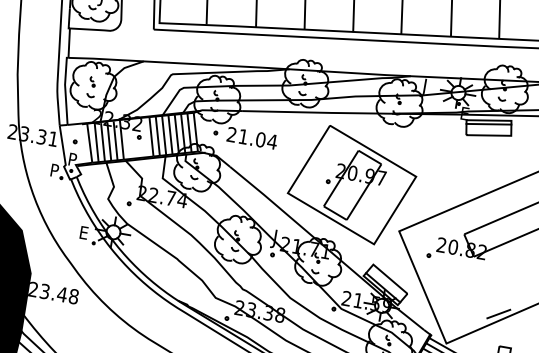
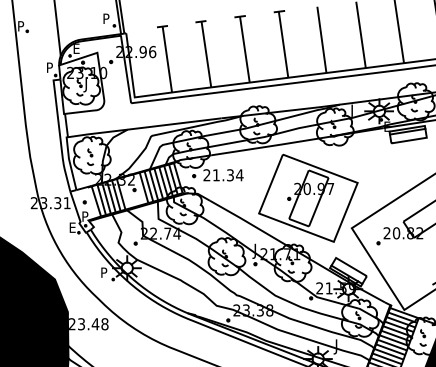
text: (260, 140) -> (230, 175), 21.04 -> 21.34
text: (55, 170) -> (73, 227), P -> E
text: (84, 232) -> (104, 272), E -> P

